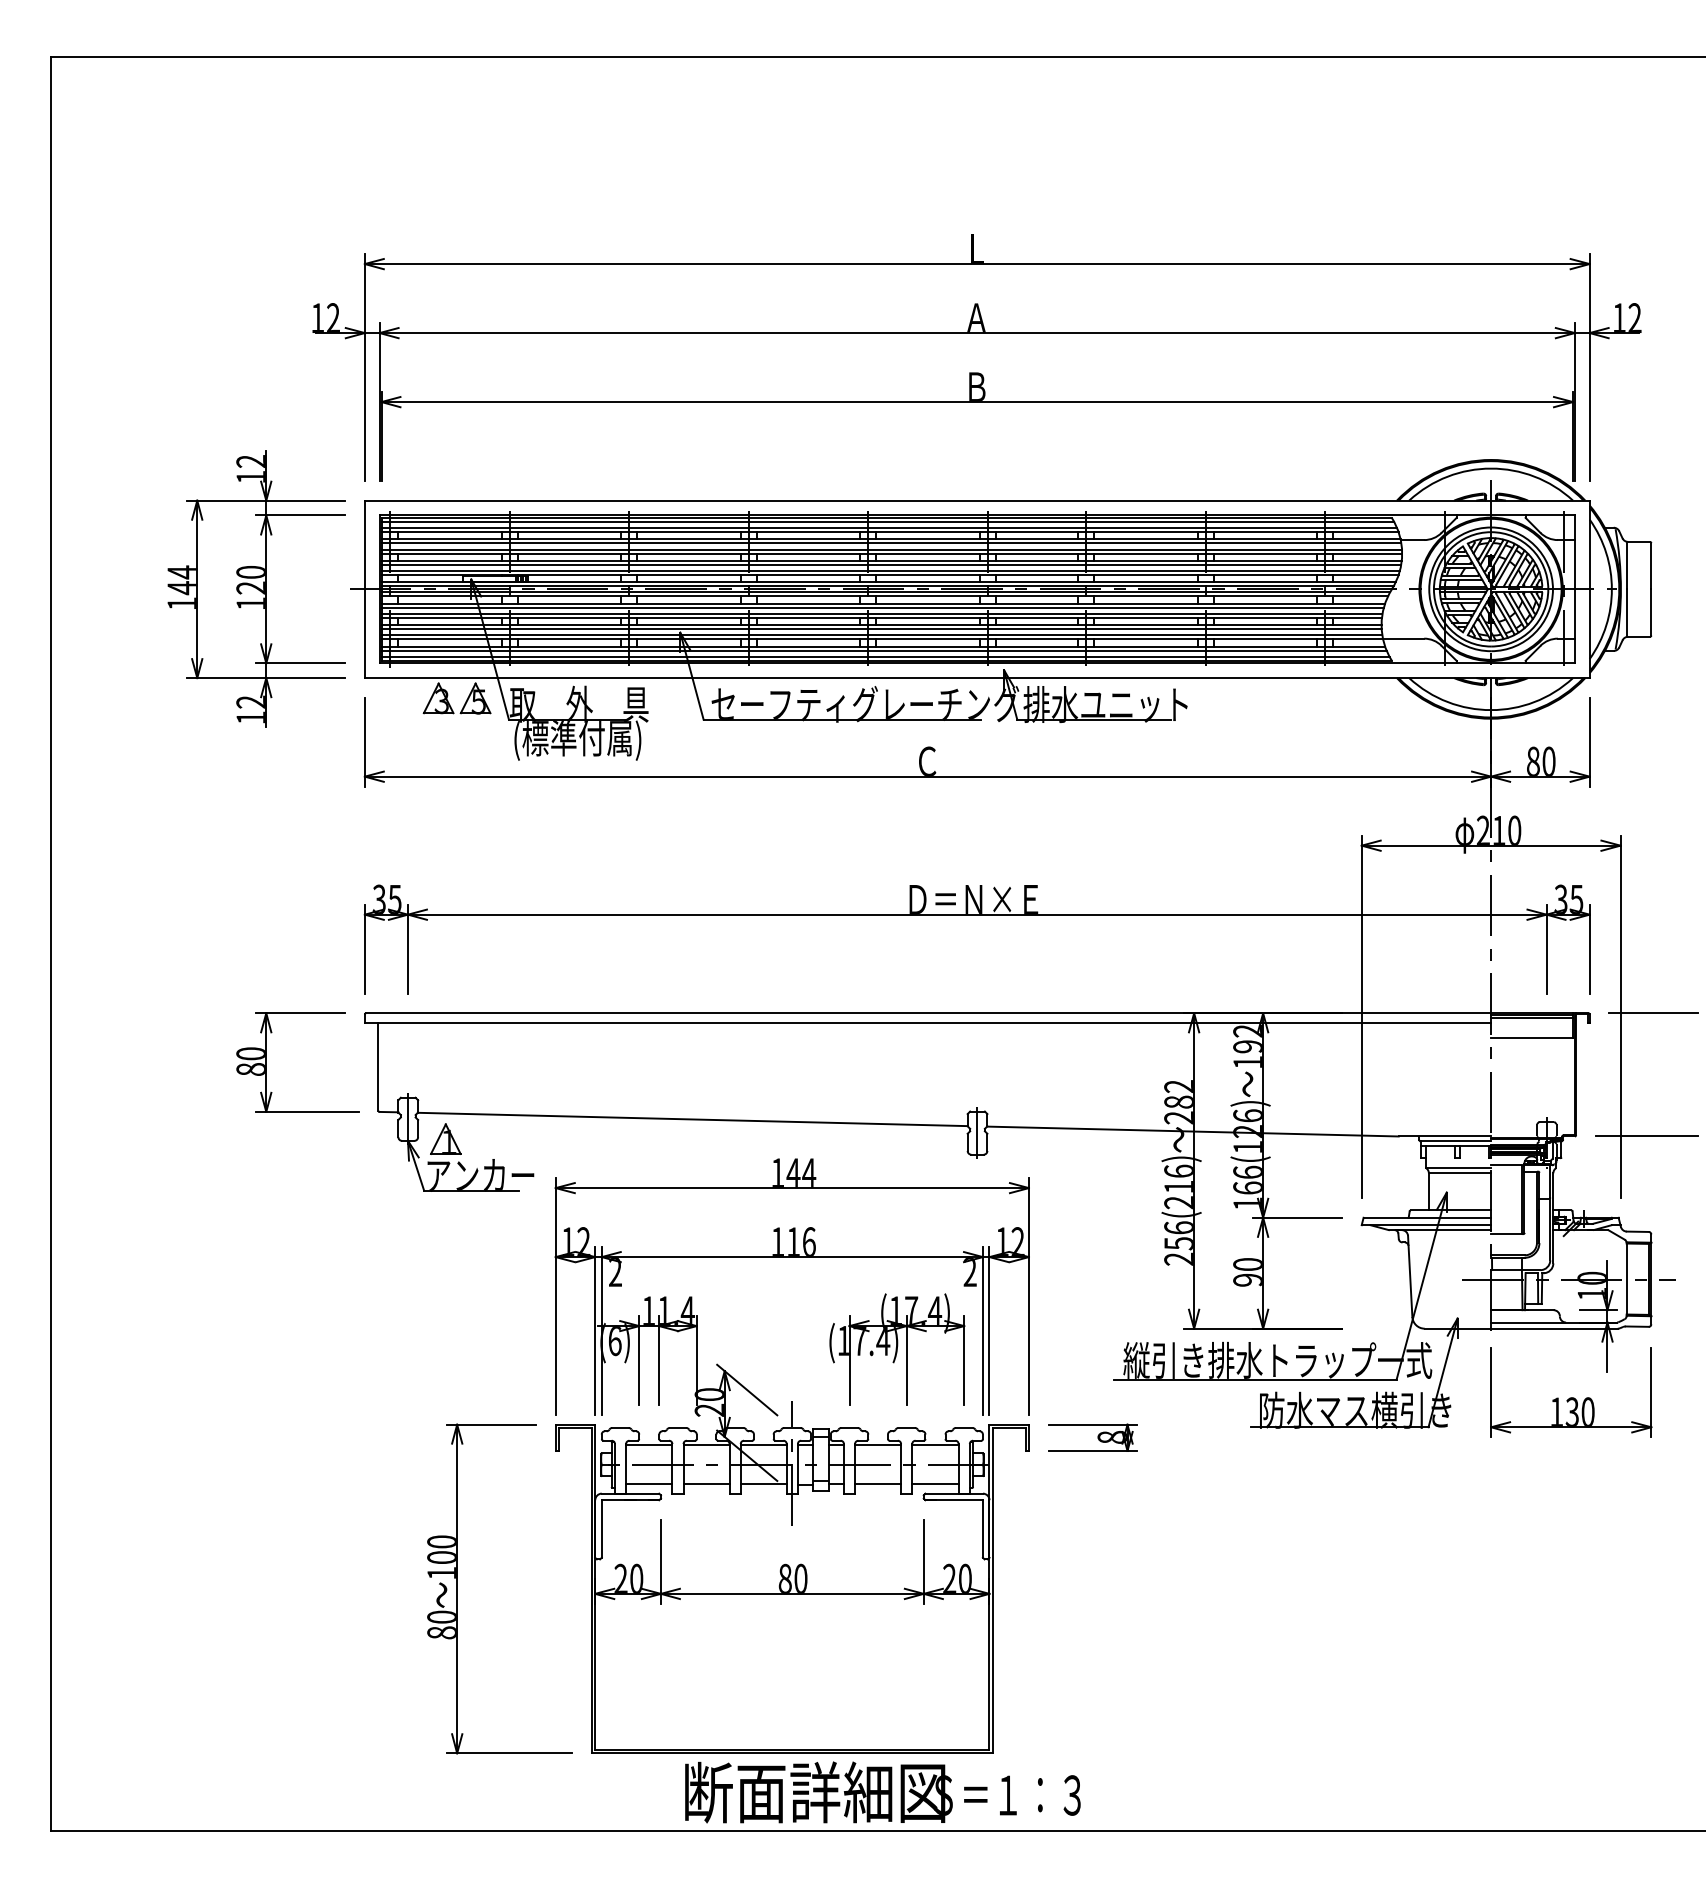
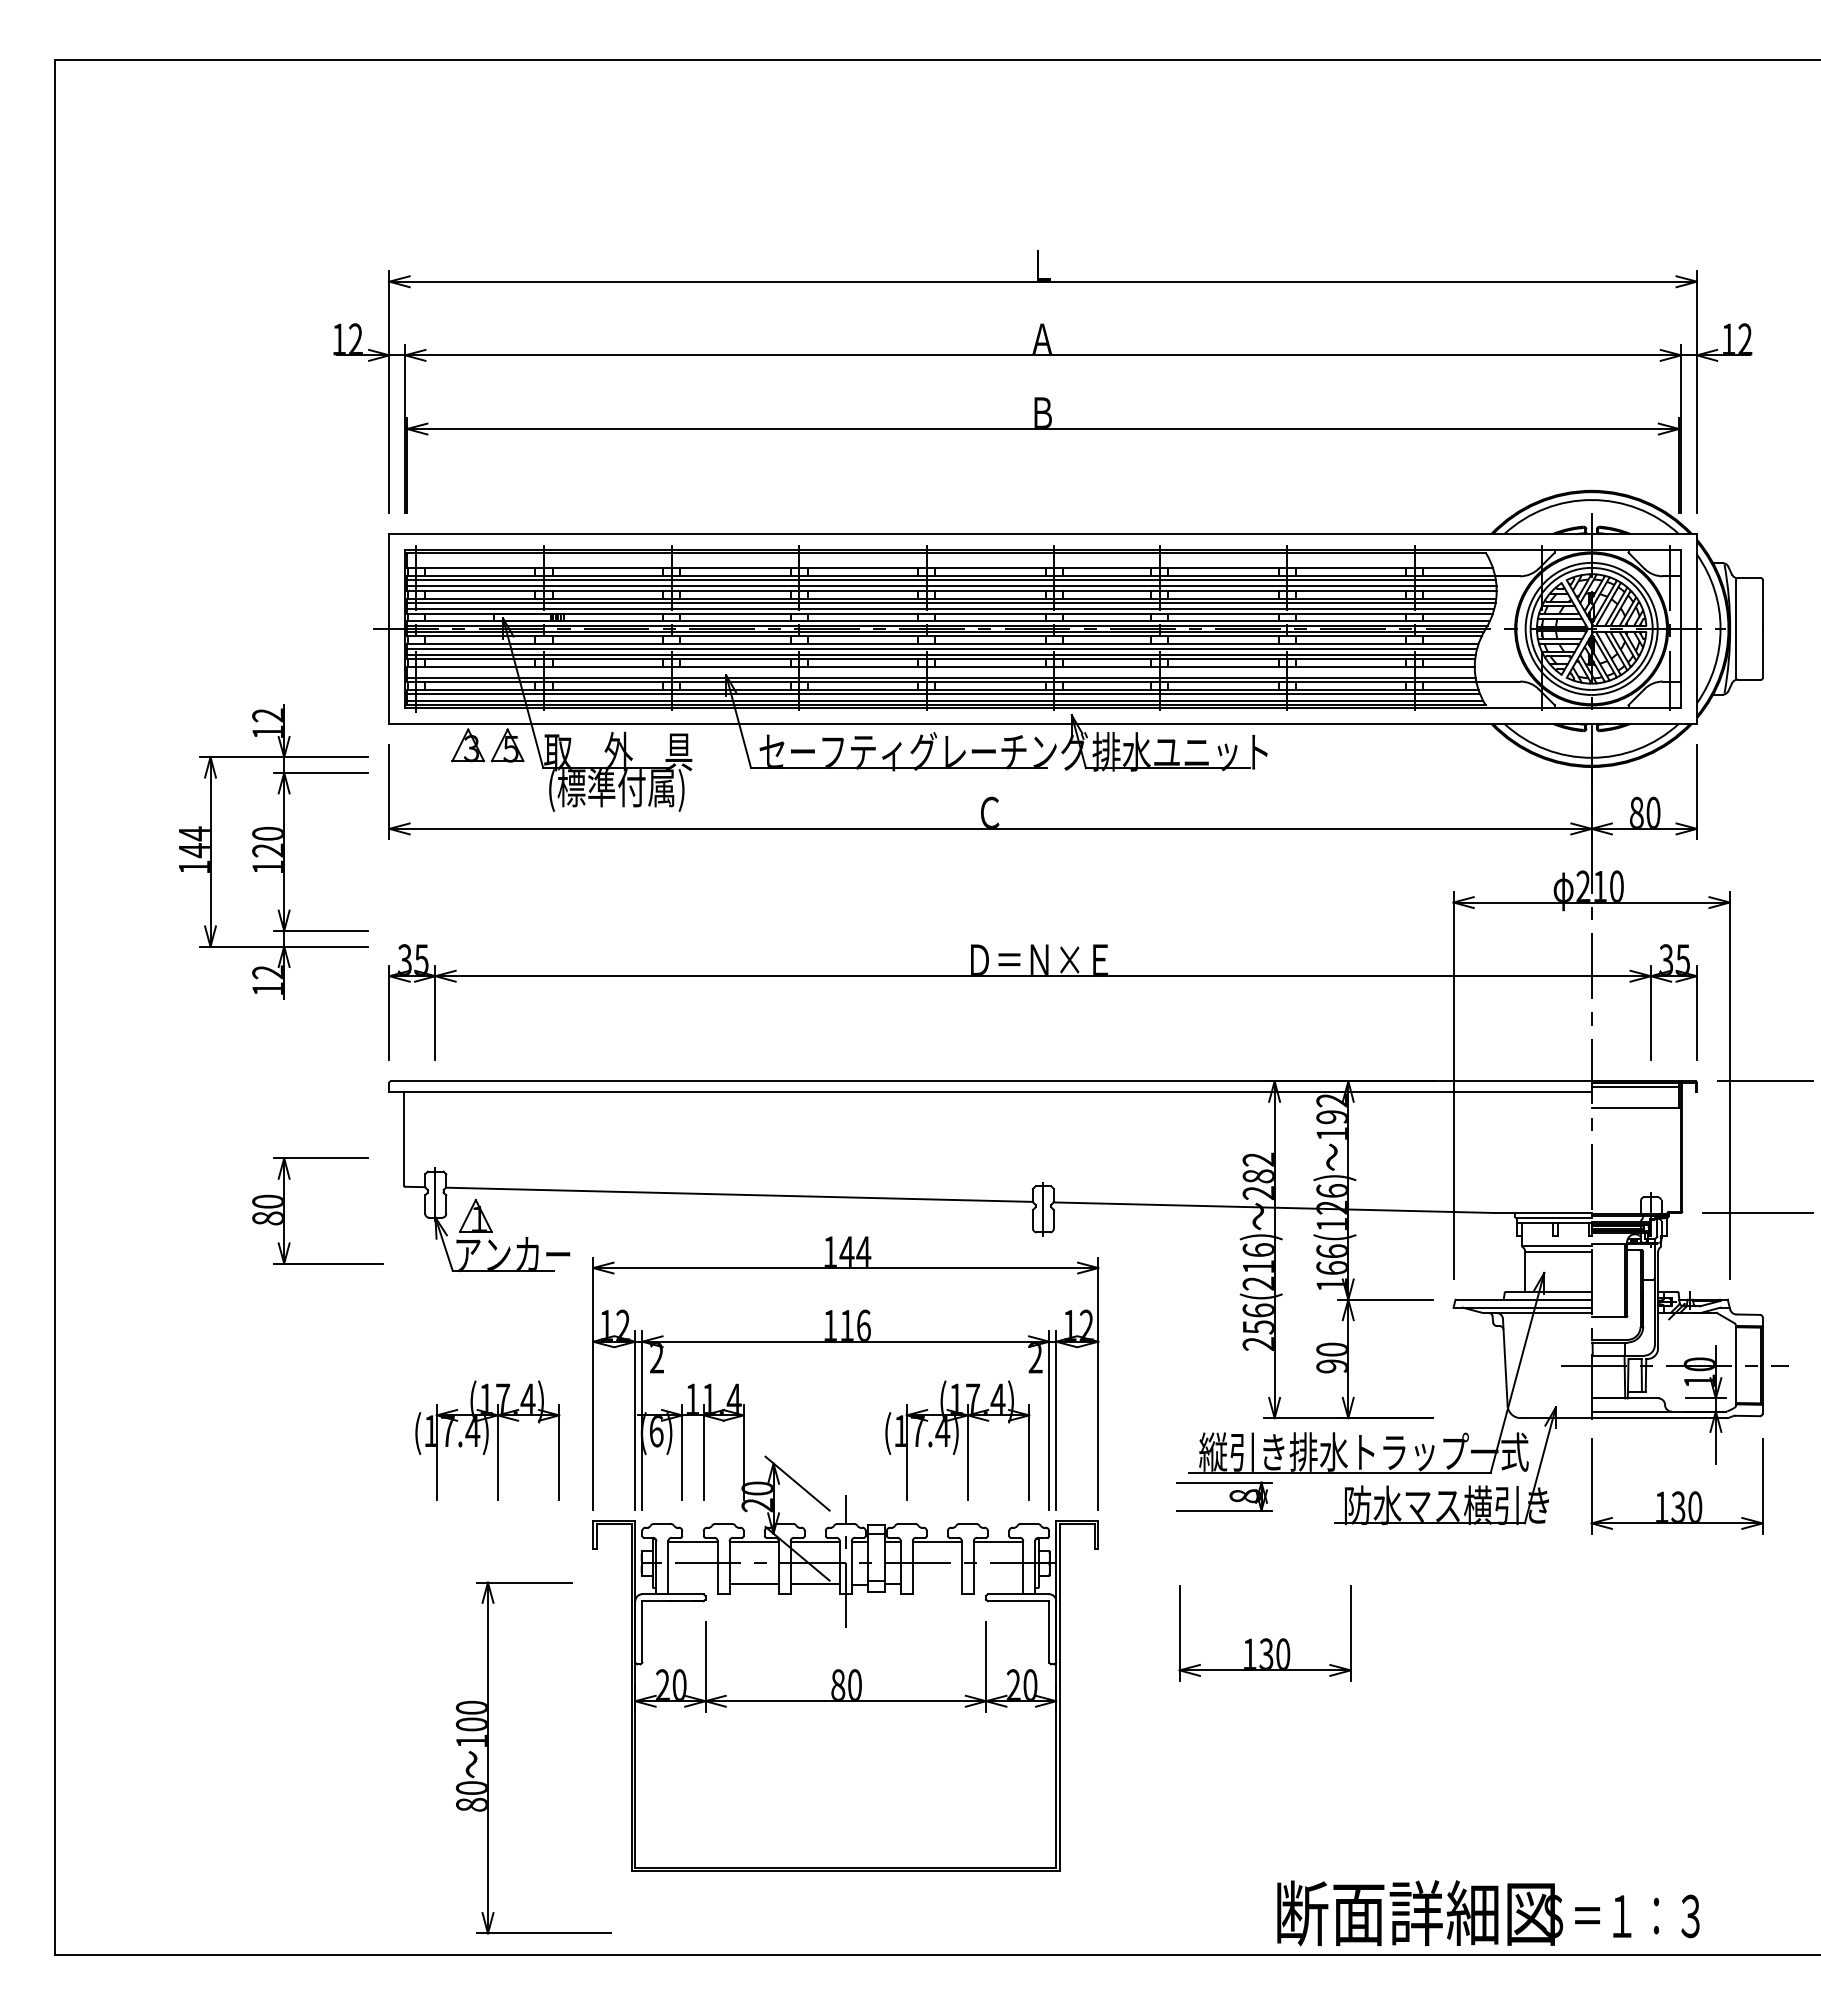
line: (887, 521) -> (947, 556), removed
line: (889, 528) -> (949, 563), removed
part: (256, 588) -> (273, 851), moved
line: (881, 629) -> (940, 671), removed
part: (266, 1062) -> (284, 1210), moved
part: (456, 1349) -> (487, 1440), added
part: (1092, 1437) -> (1224, 1496), moved
line: (648, 1484) -> (692, 1584), removed
line: (877, 1484) -> (936, 1584), removed
line: (935, 1484) -> (998, 1584), removed
part: (1184, 1530) -> (1264, 1633), added
part: (457, 1588) -> (488, 1757), moved
text: (882, 1792) -> (1488, 1913), moved

